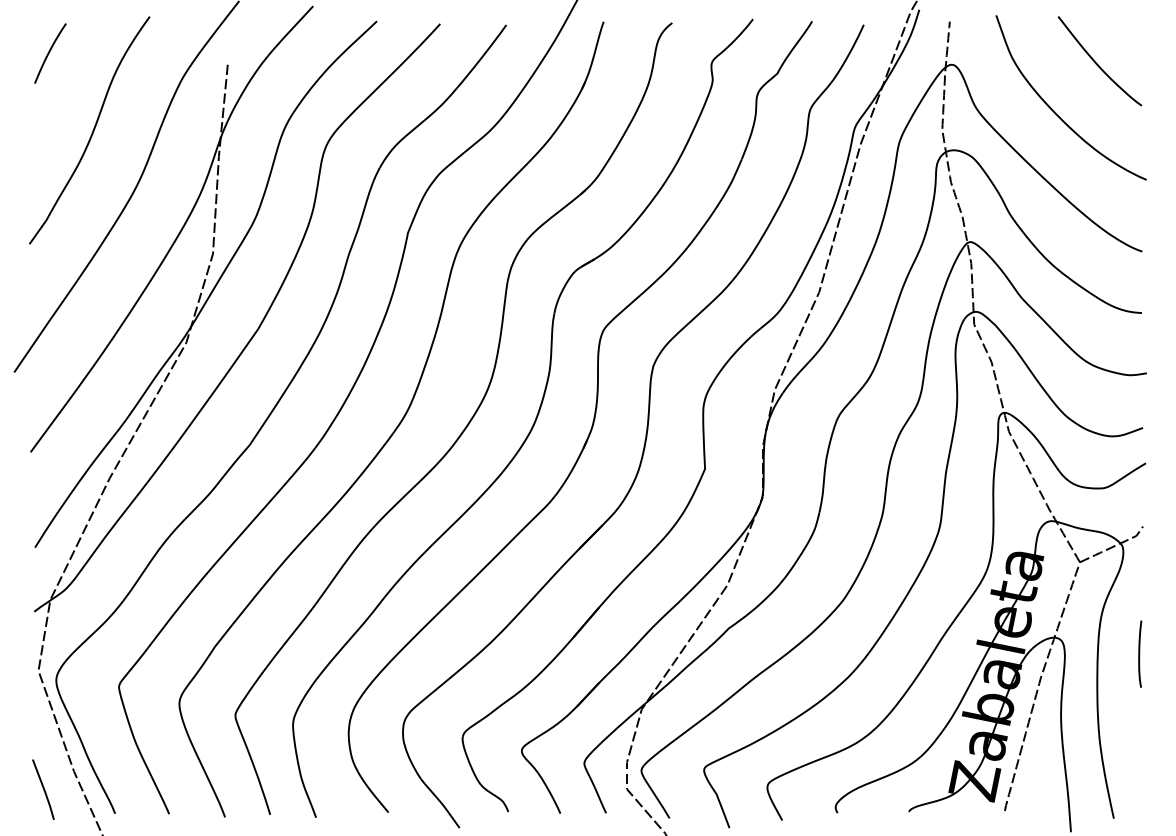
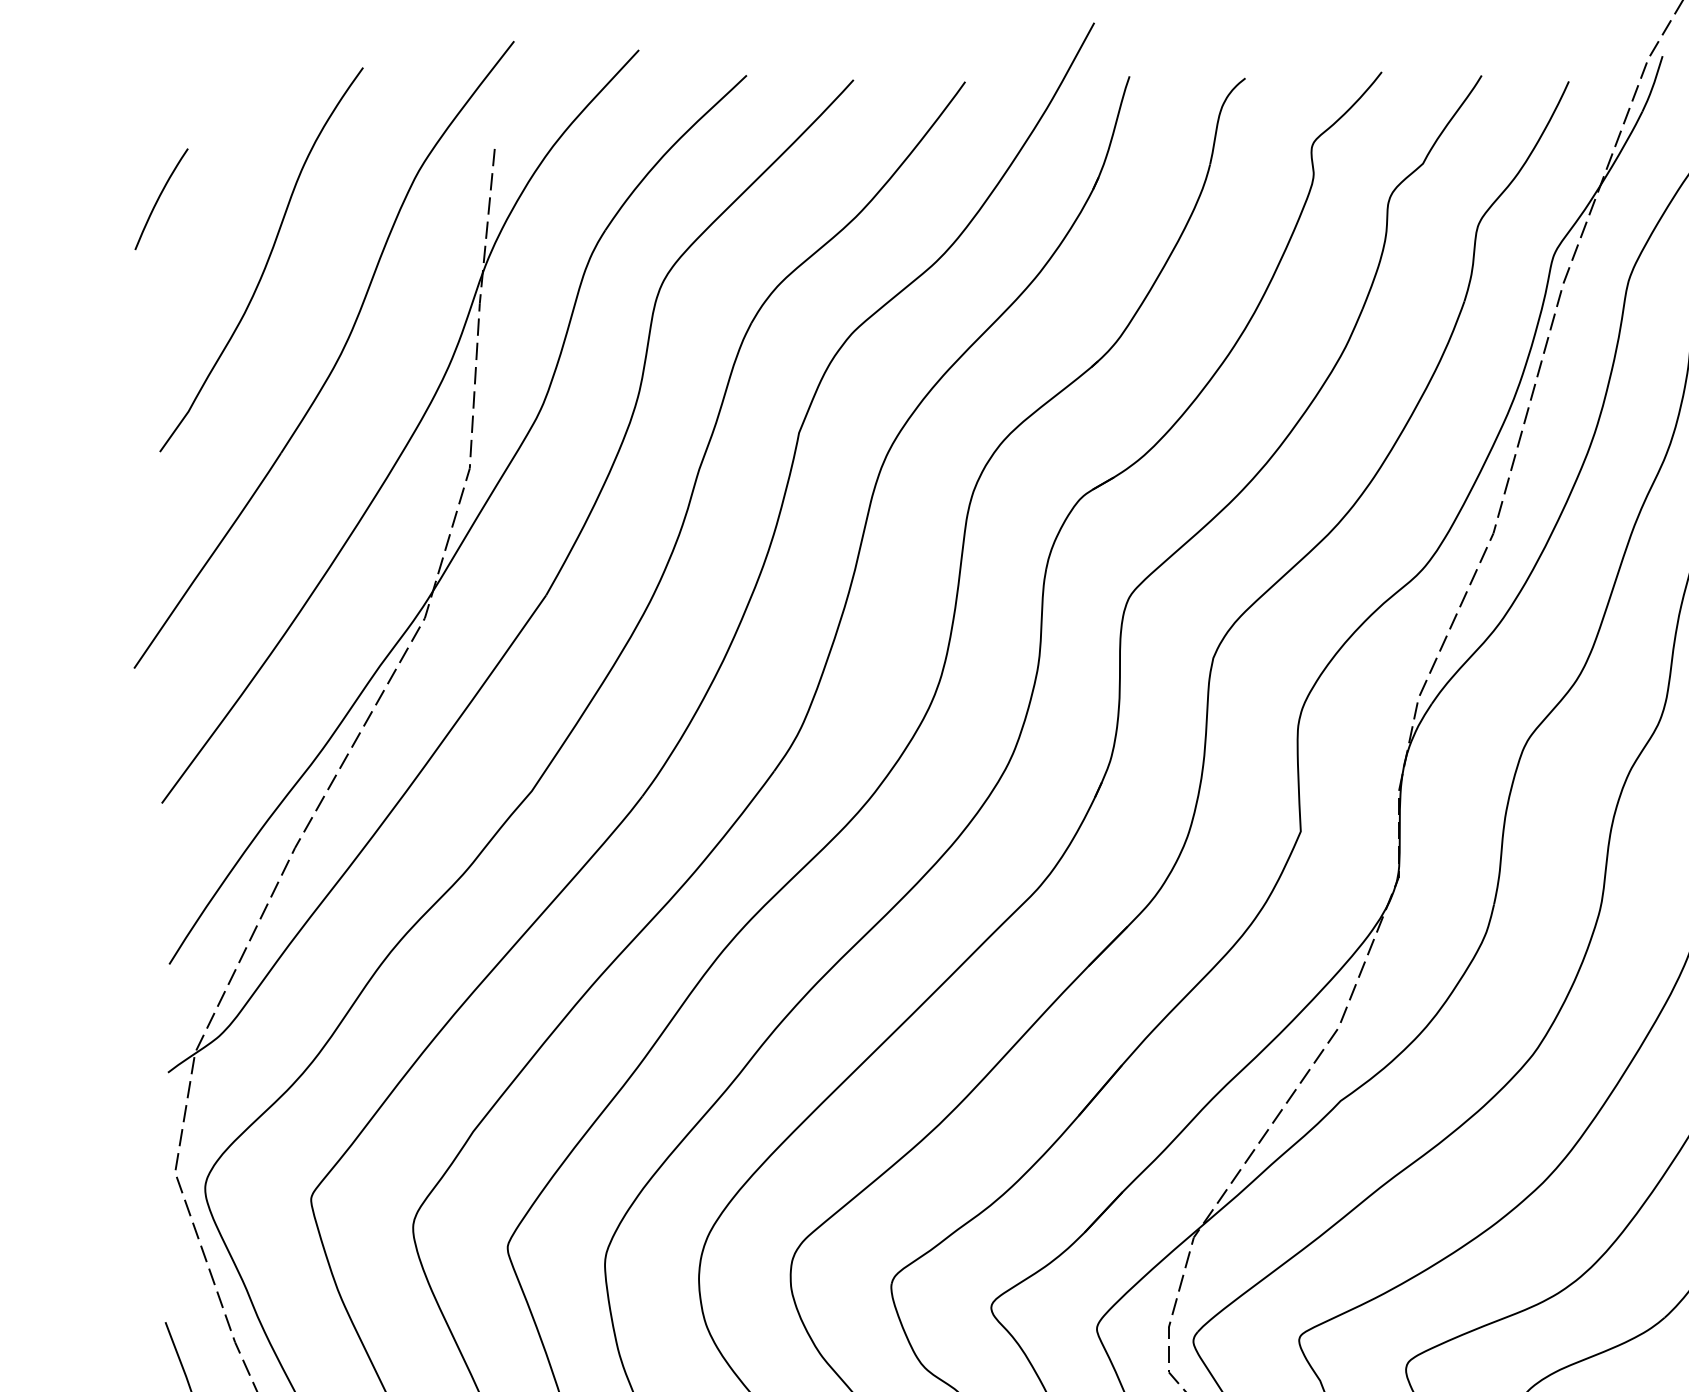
curve: (49, 53) -> (159, 199), moved

